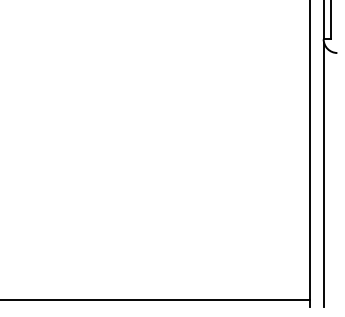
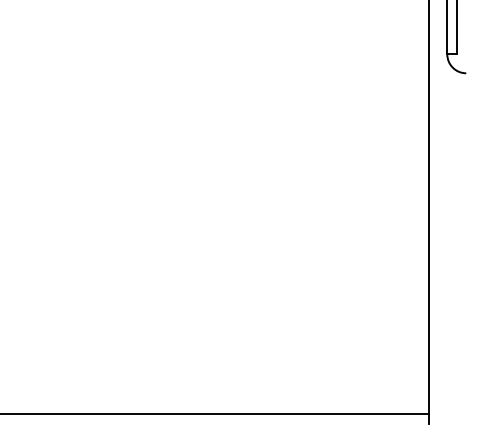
line: (324, 174) -> (448, 241), removed

